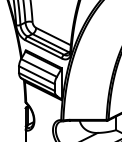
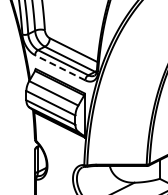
line: (43, 49) -> (59, 67), solid -> dashed

